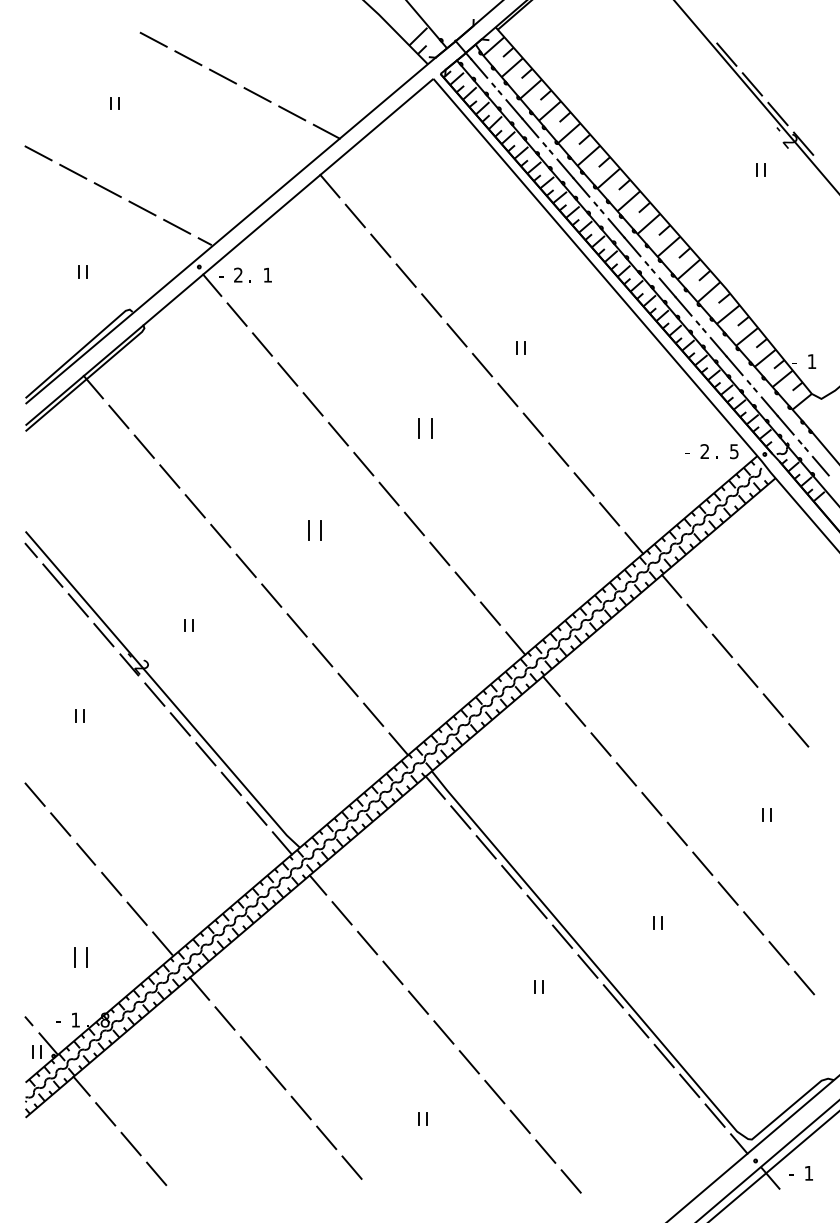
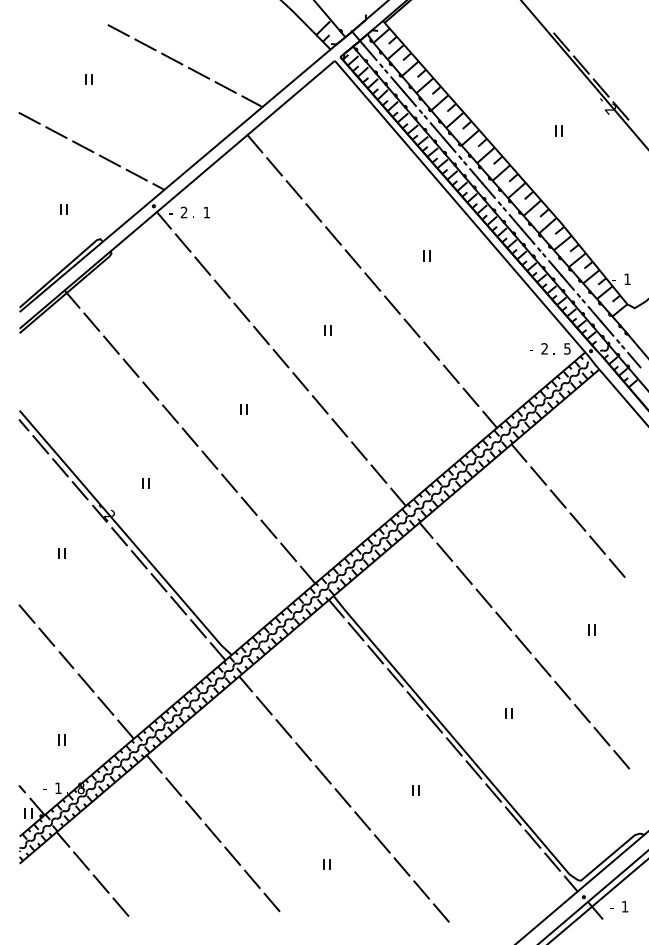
part: (760, 169) -> (558, 130), moved
part: (520, 347) -> (426, 255), moved
part: (423, 427) -> (327, 330), size x0.62
part: (315, 529) -> (243, 409), size x0.62
part: (79, 956) -> (61, 739), size x0.62
part: (537, 986) -> (415, 790), moved

